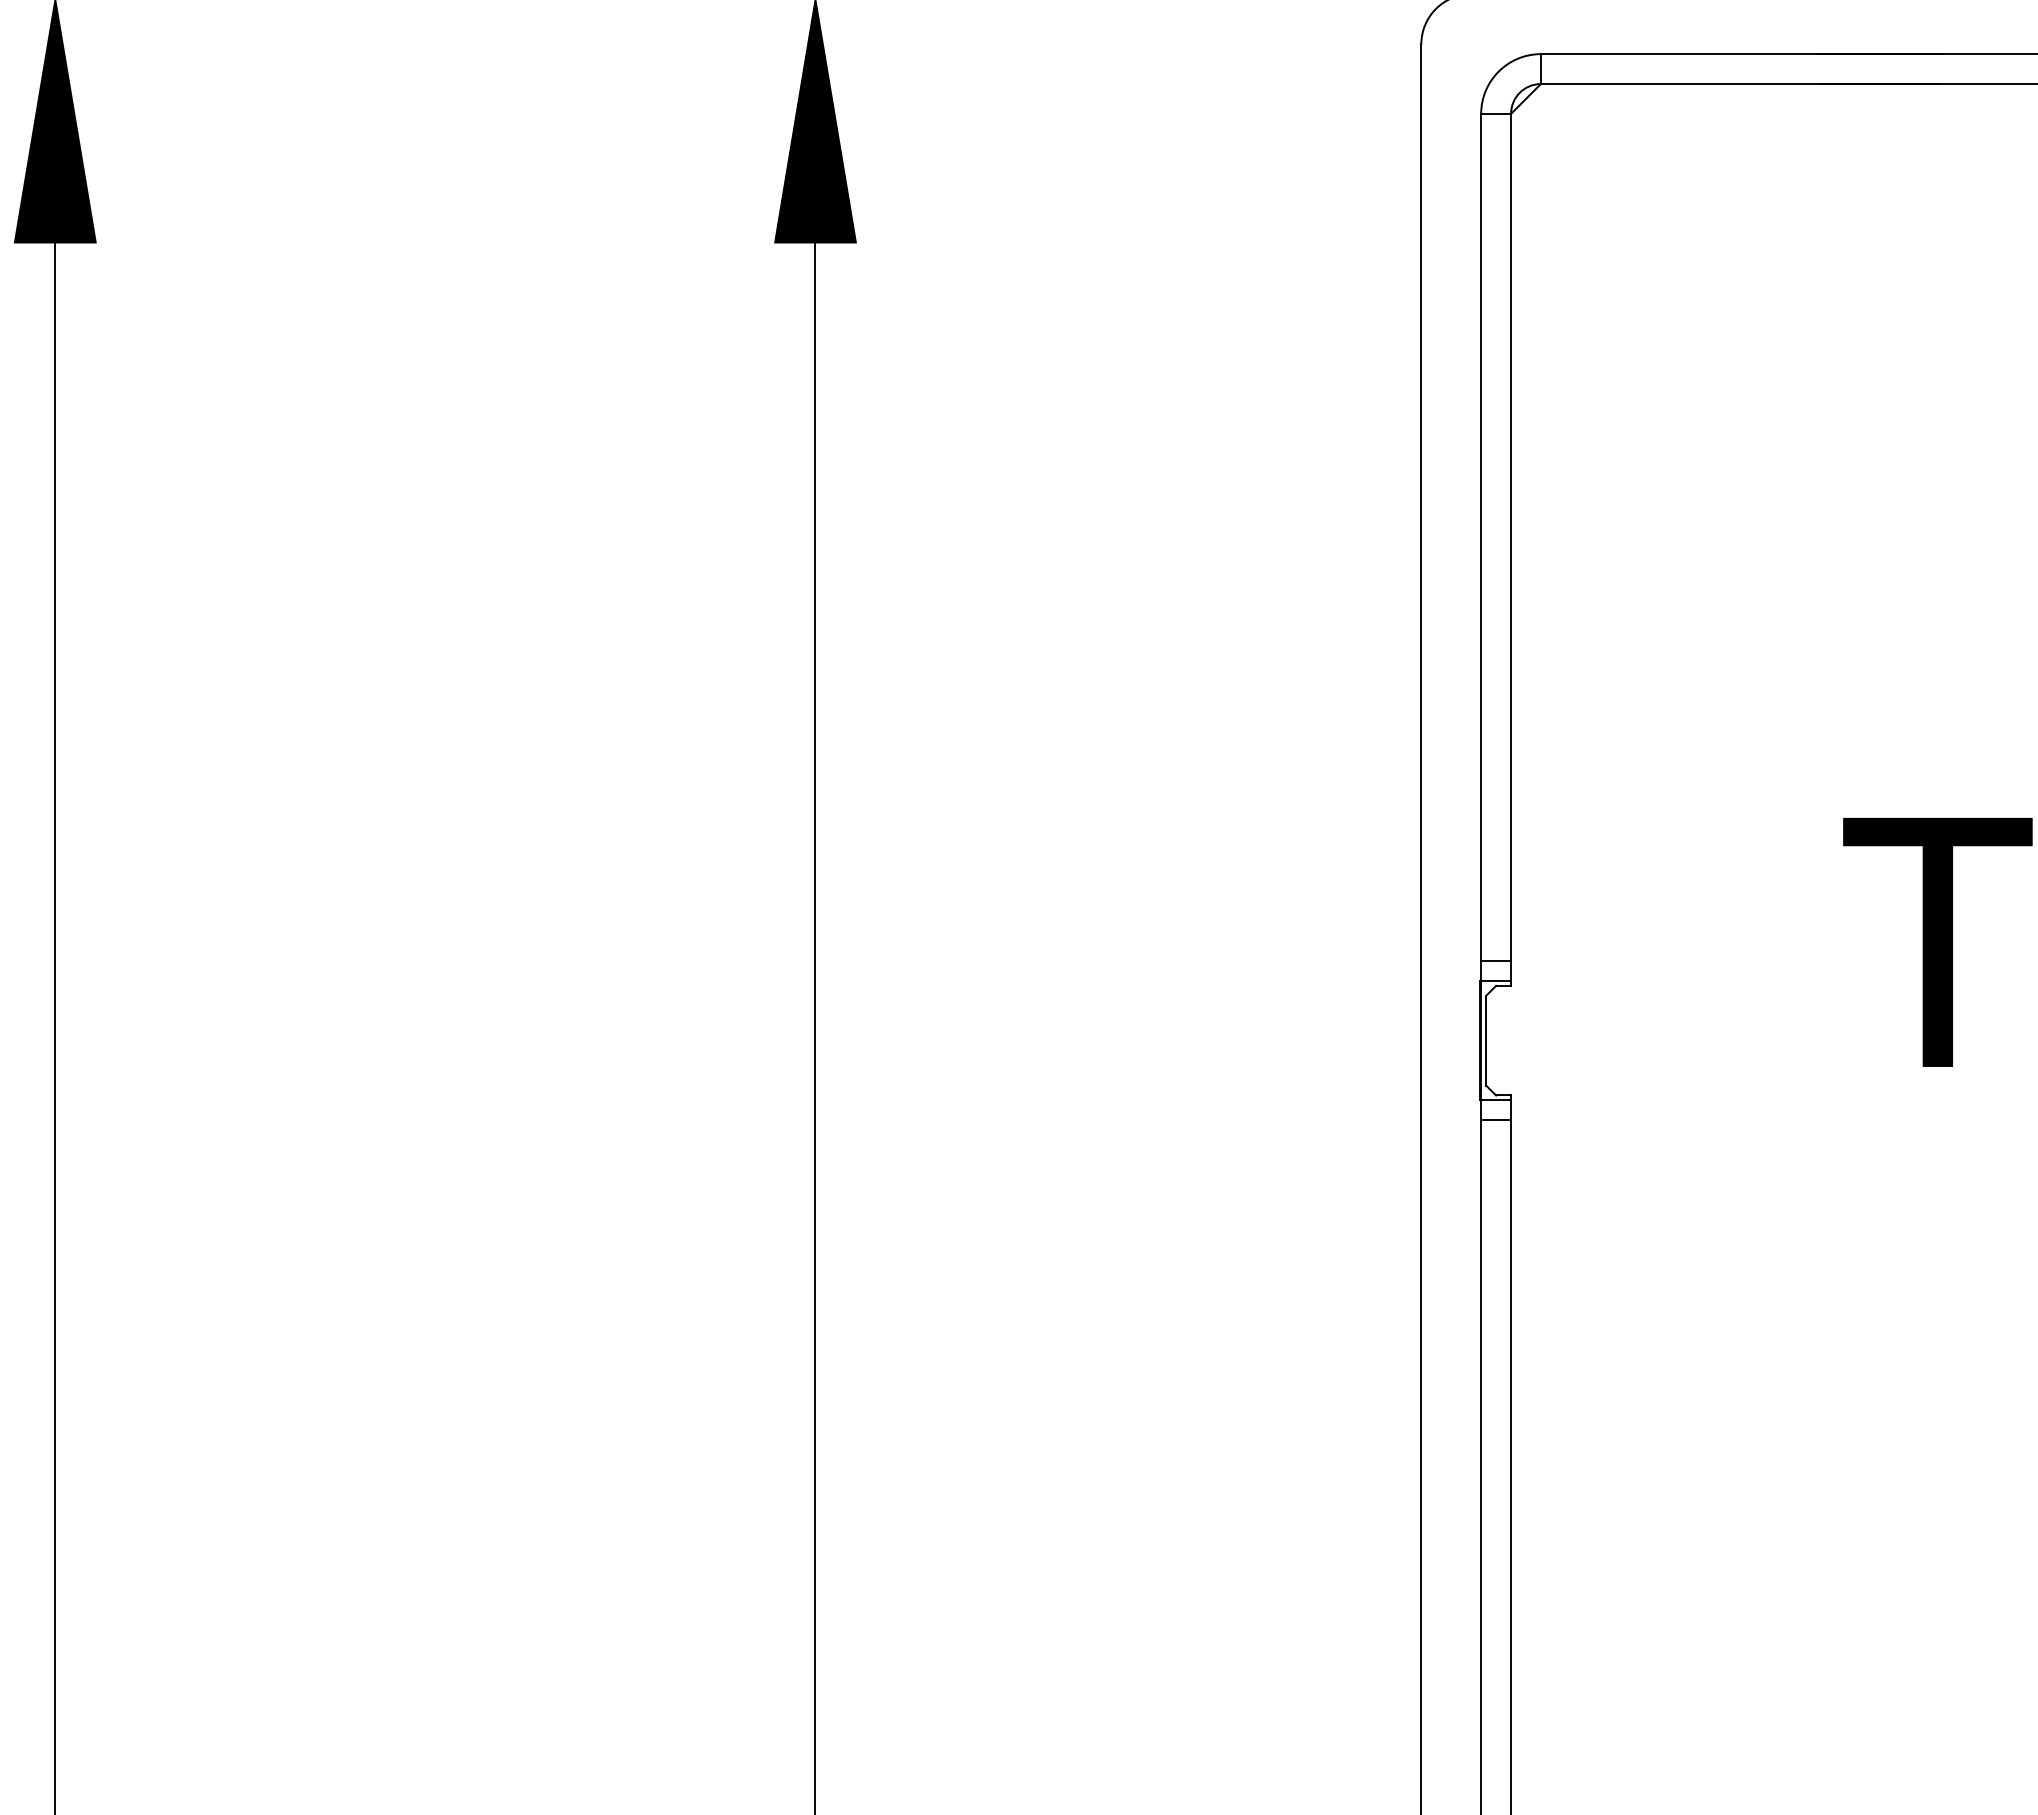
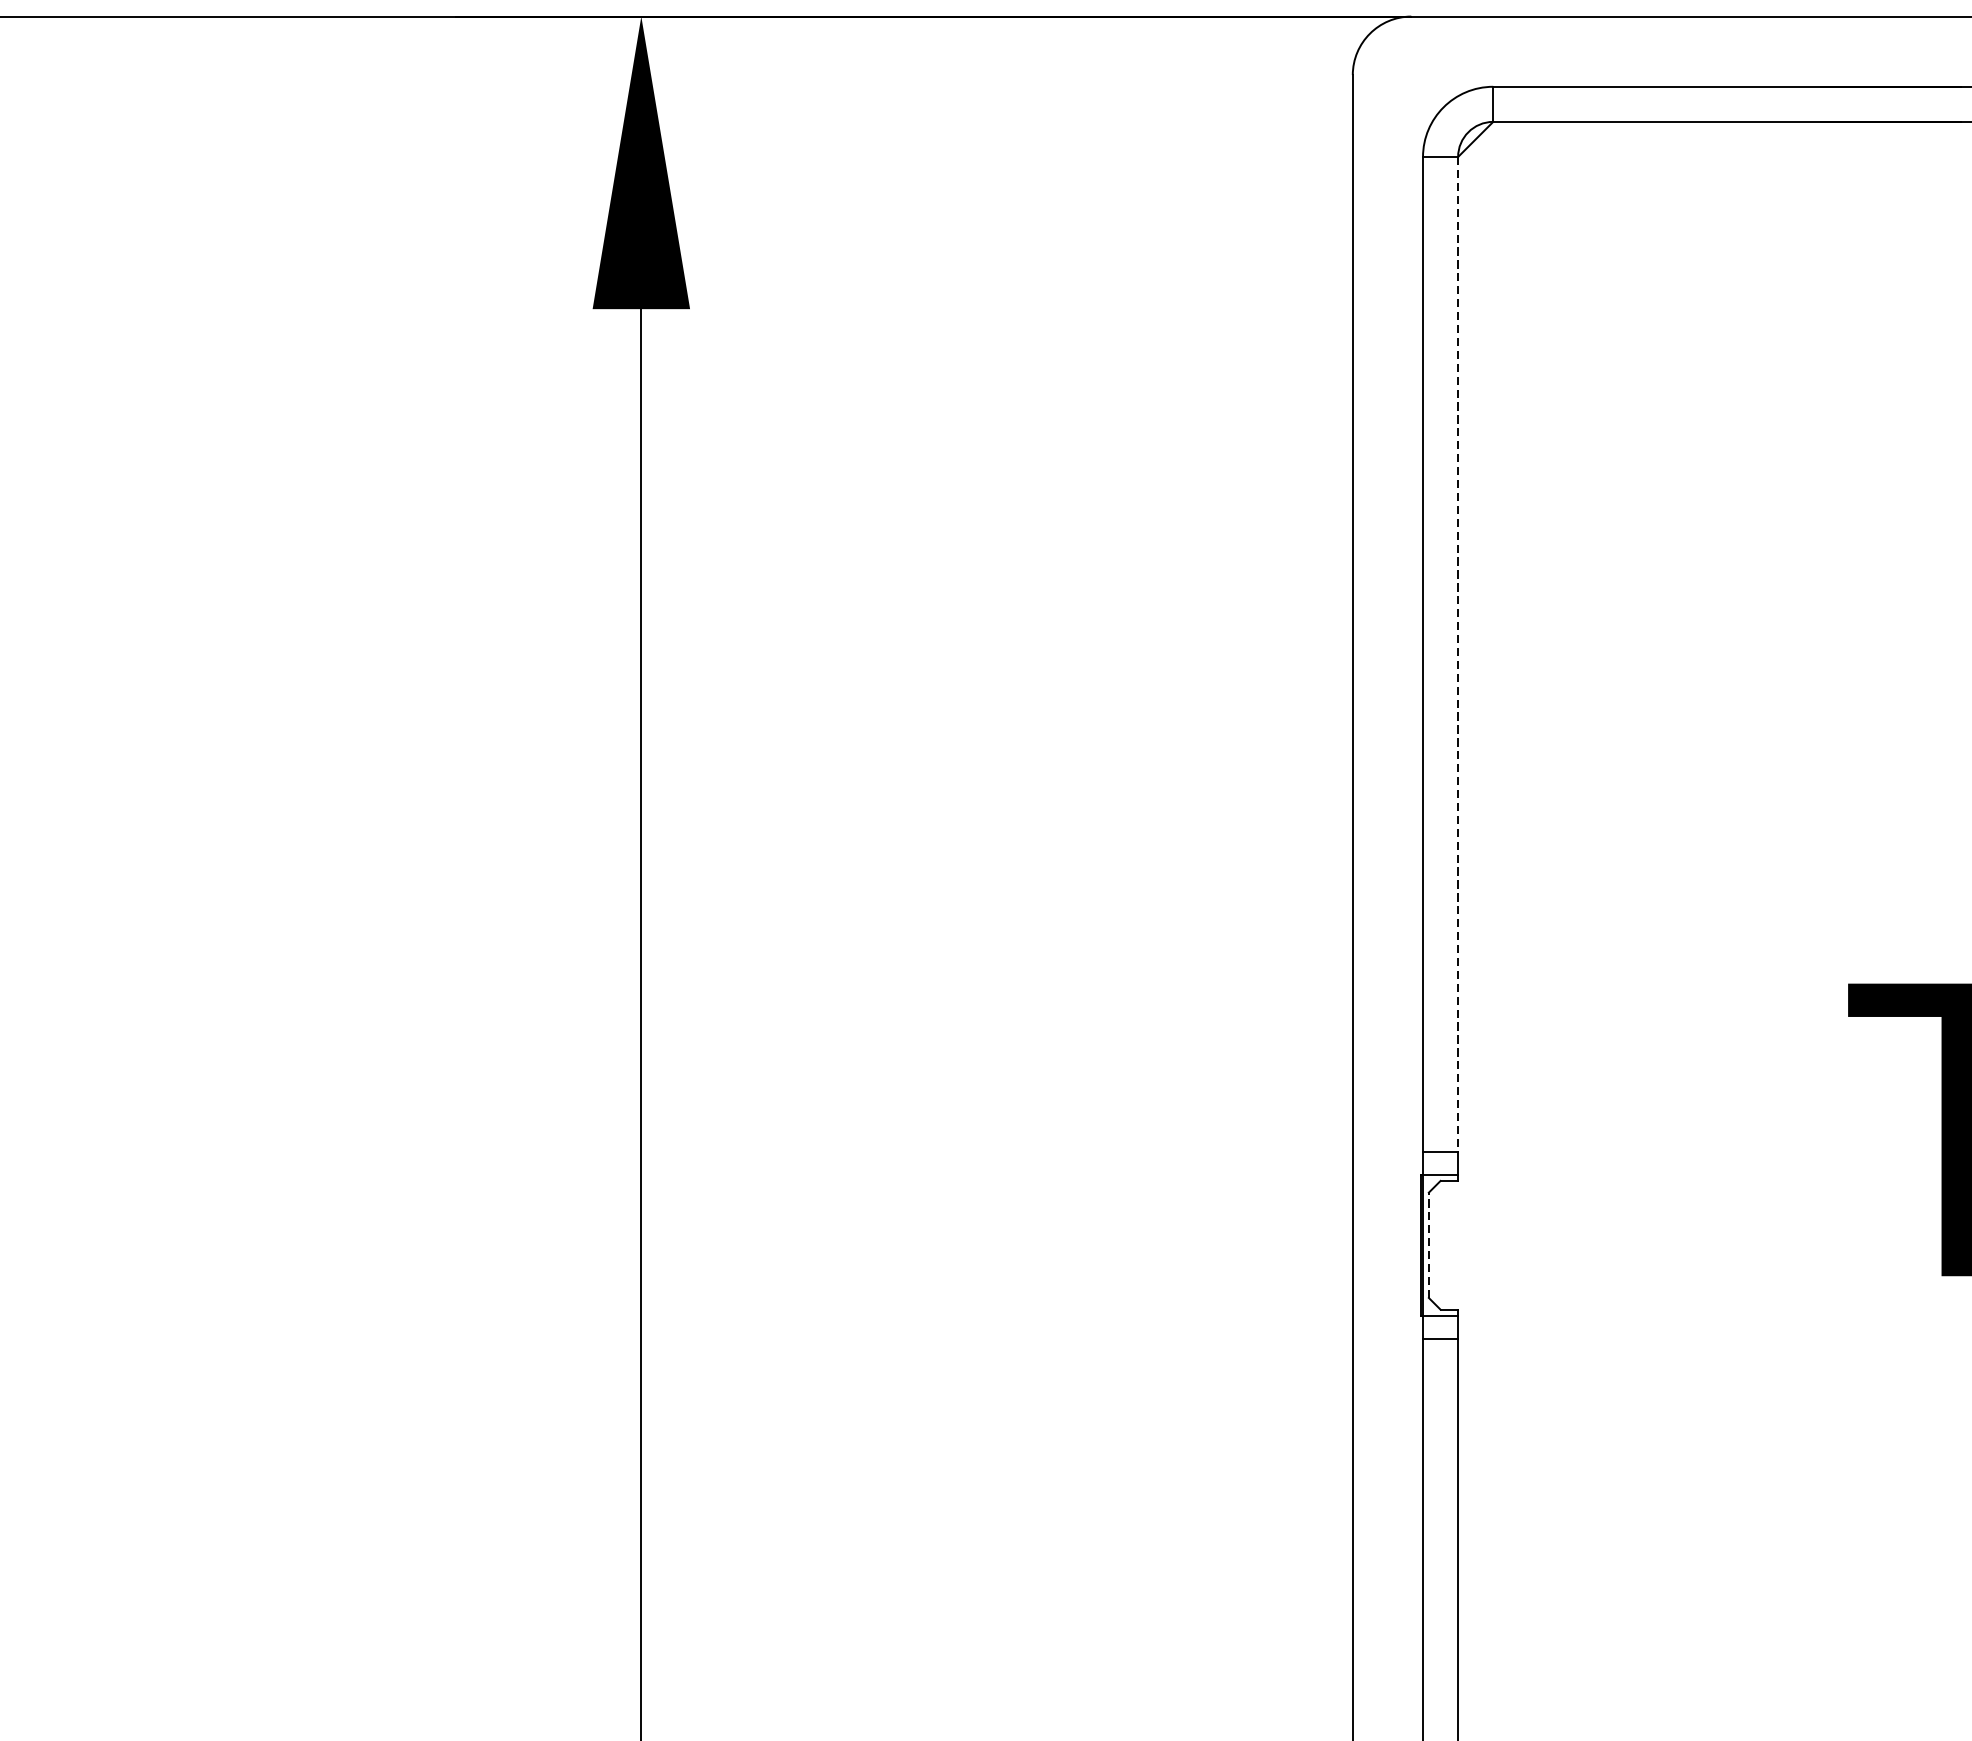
line: (1511, 537) -> (1458, 654), solid -> dashed
line: (1486, 1040) -> (1429, 1245), solid -> dashed

